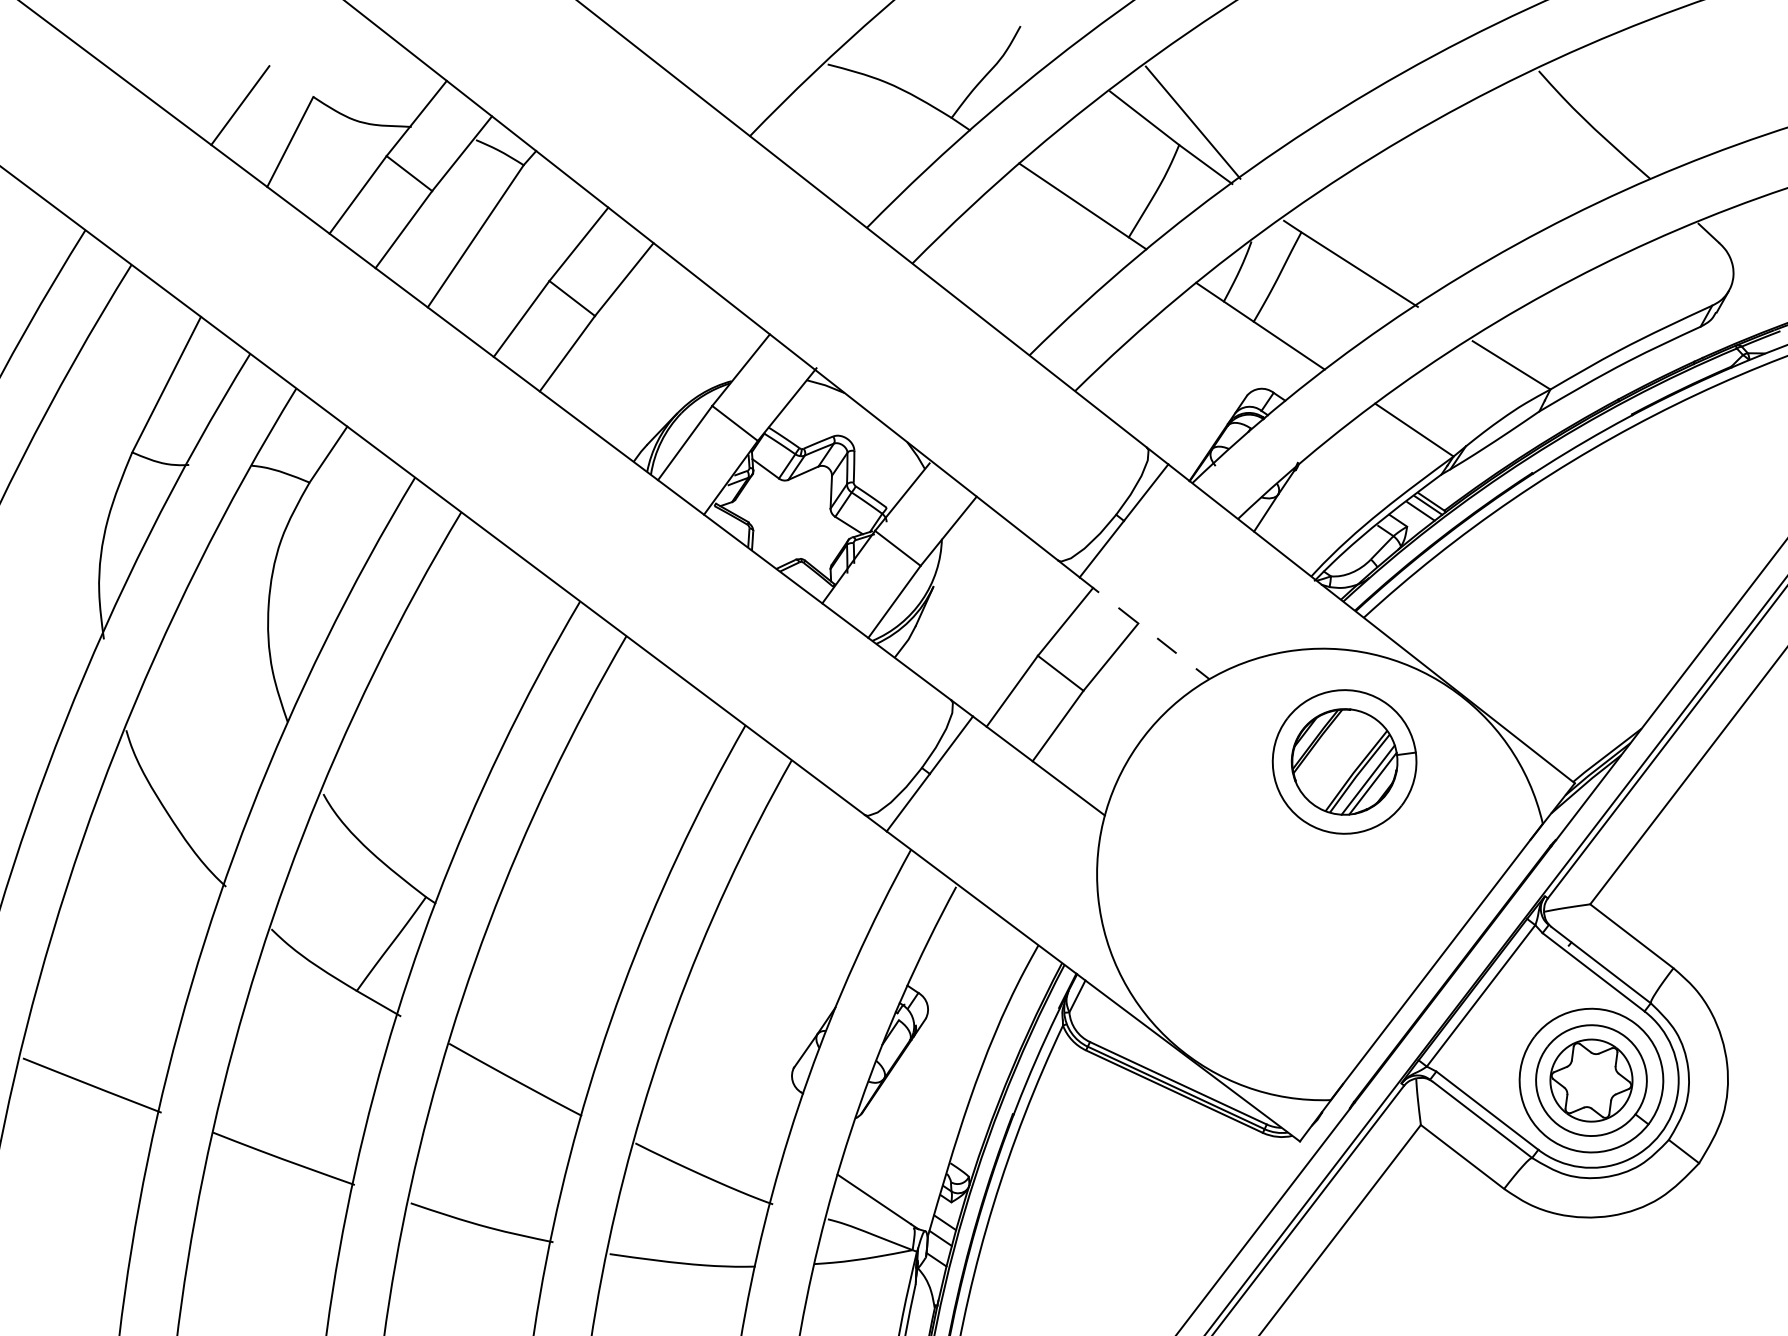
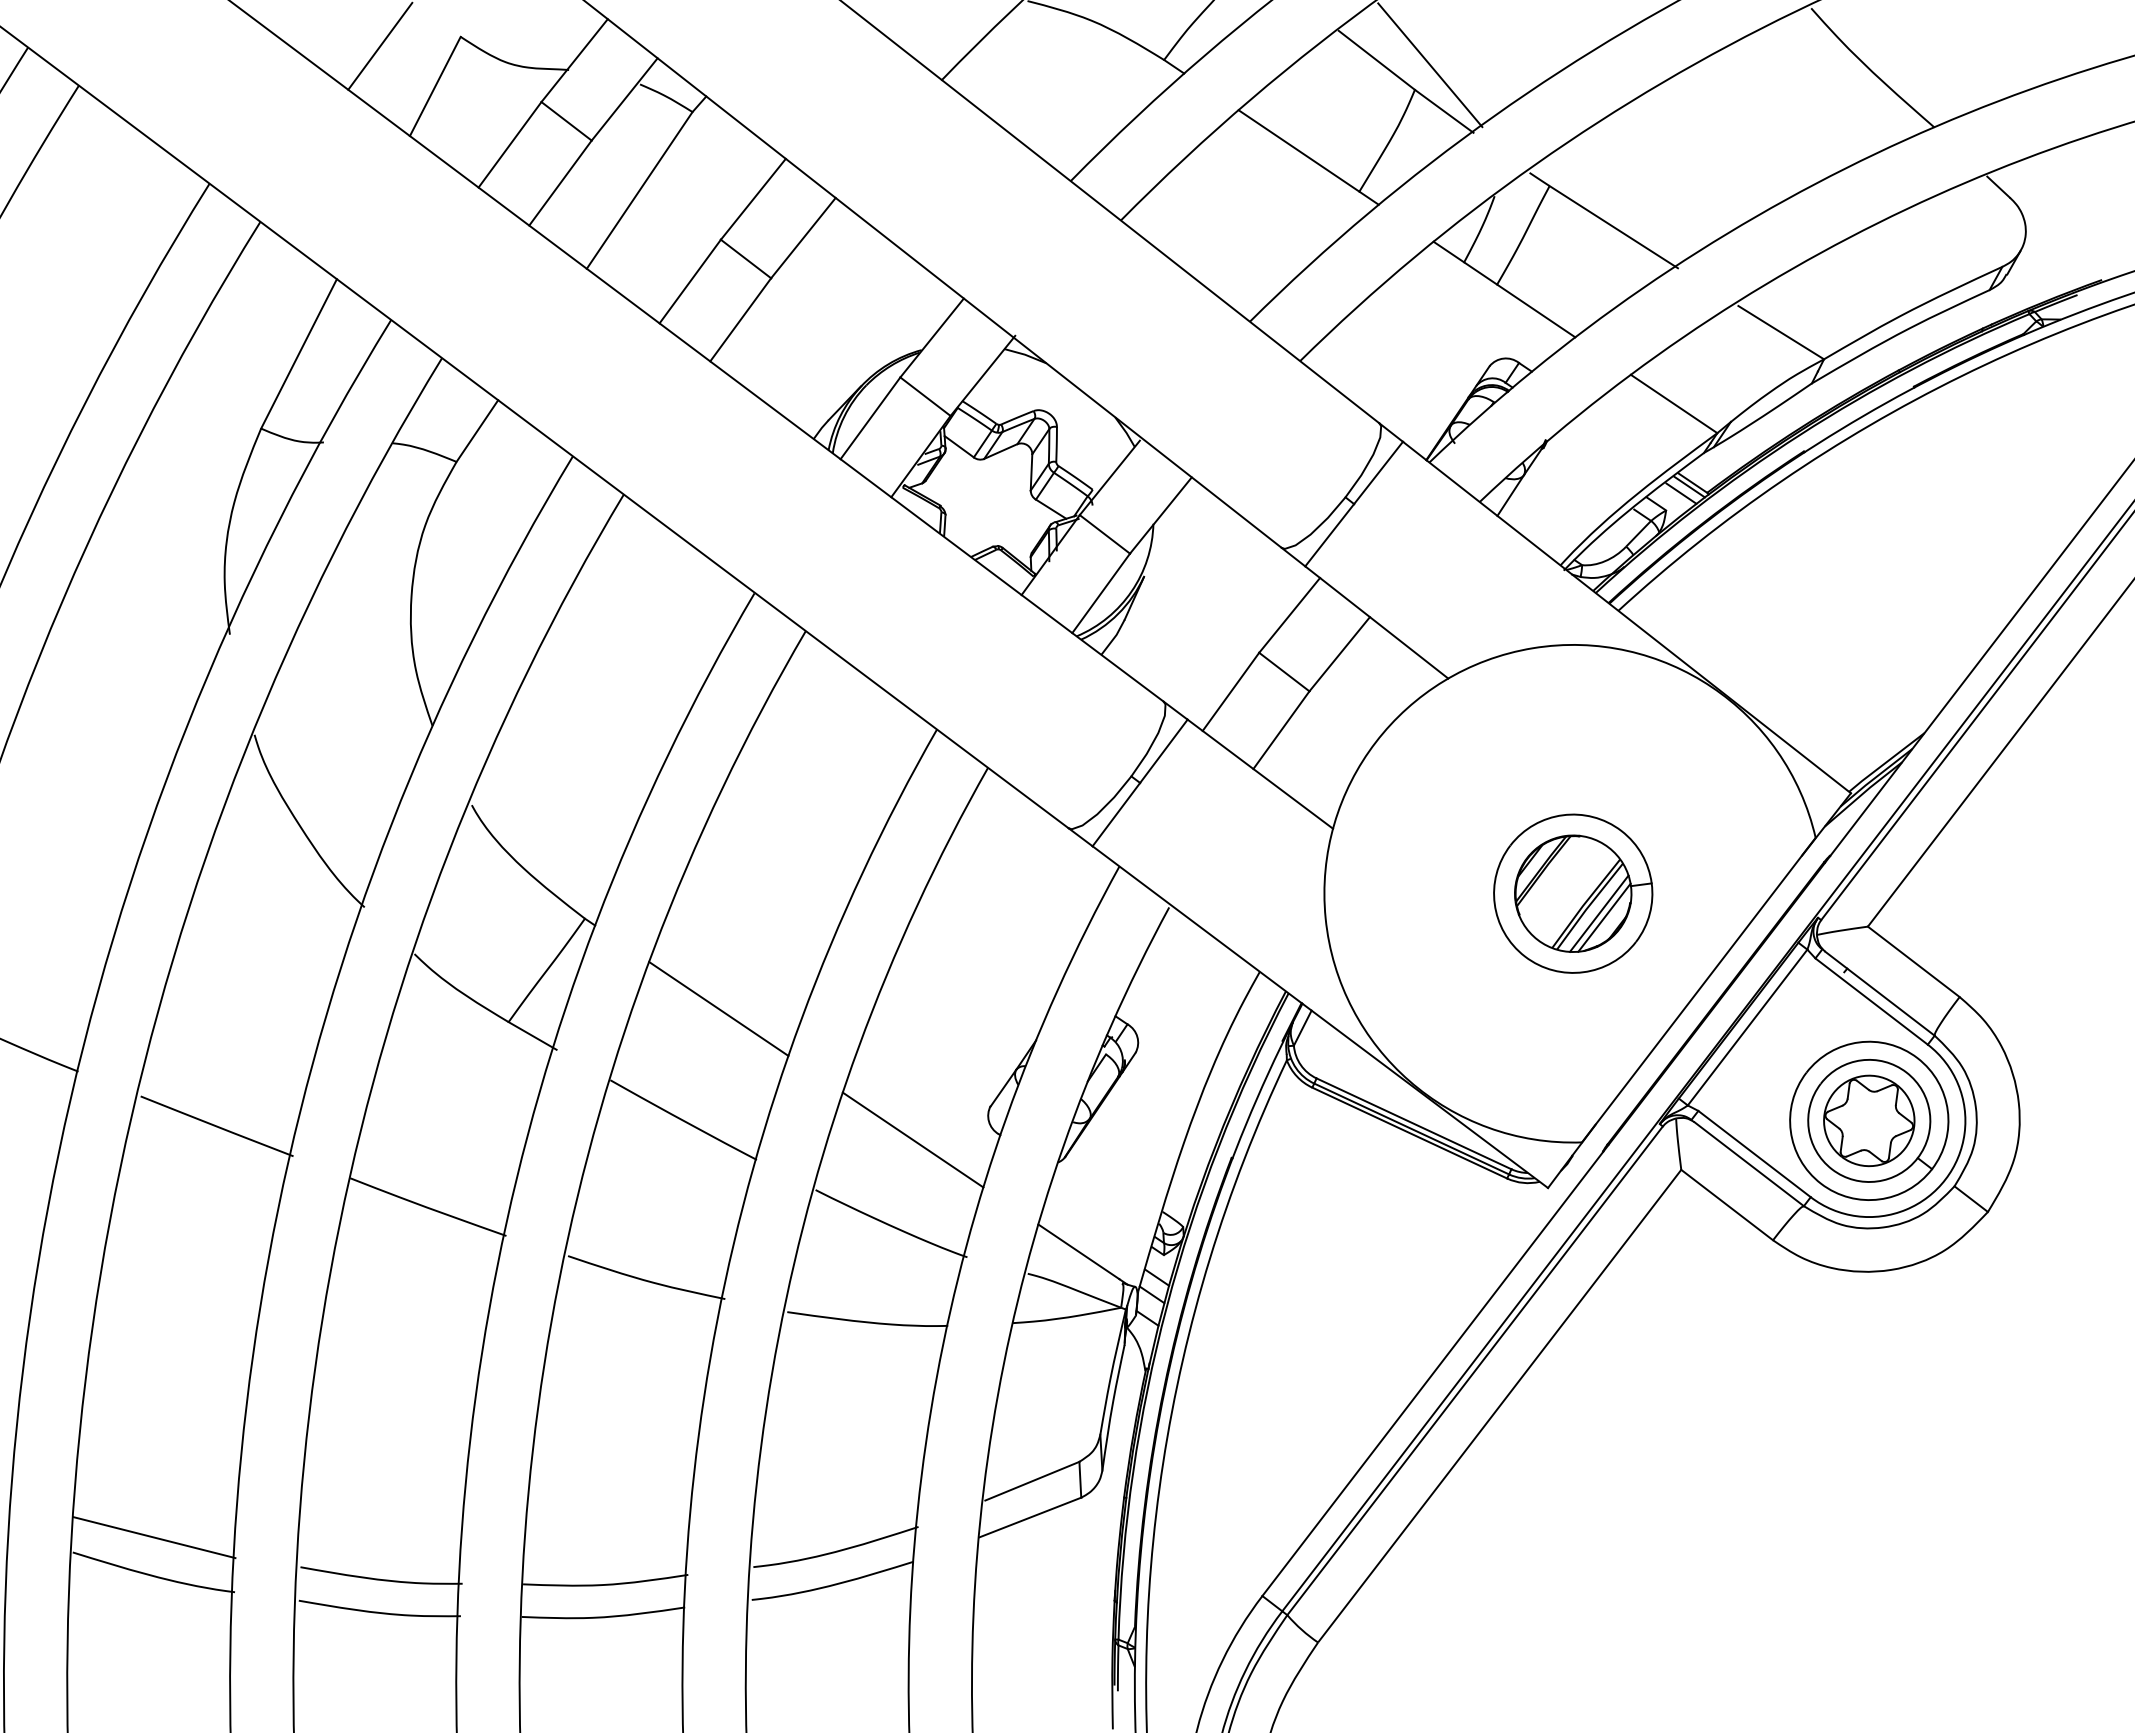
line: (1144, 628) -> (1376, 622), dashed -> solid
part: (1344, 761) -> (1573, 893), moved
line: (547, 978) -> (718, 1008), added
line: (723, 1097) -> (912, 1139), added

